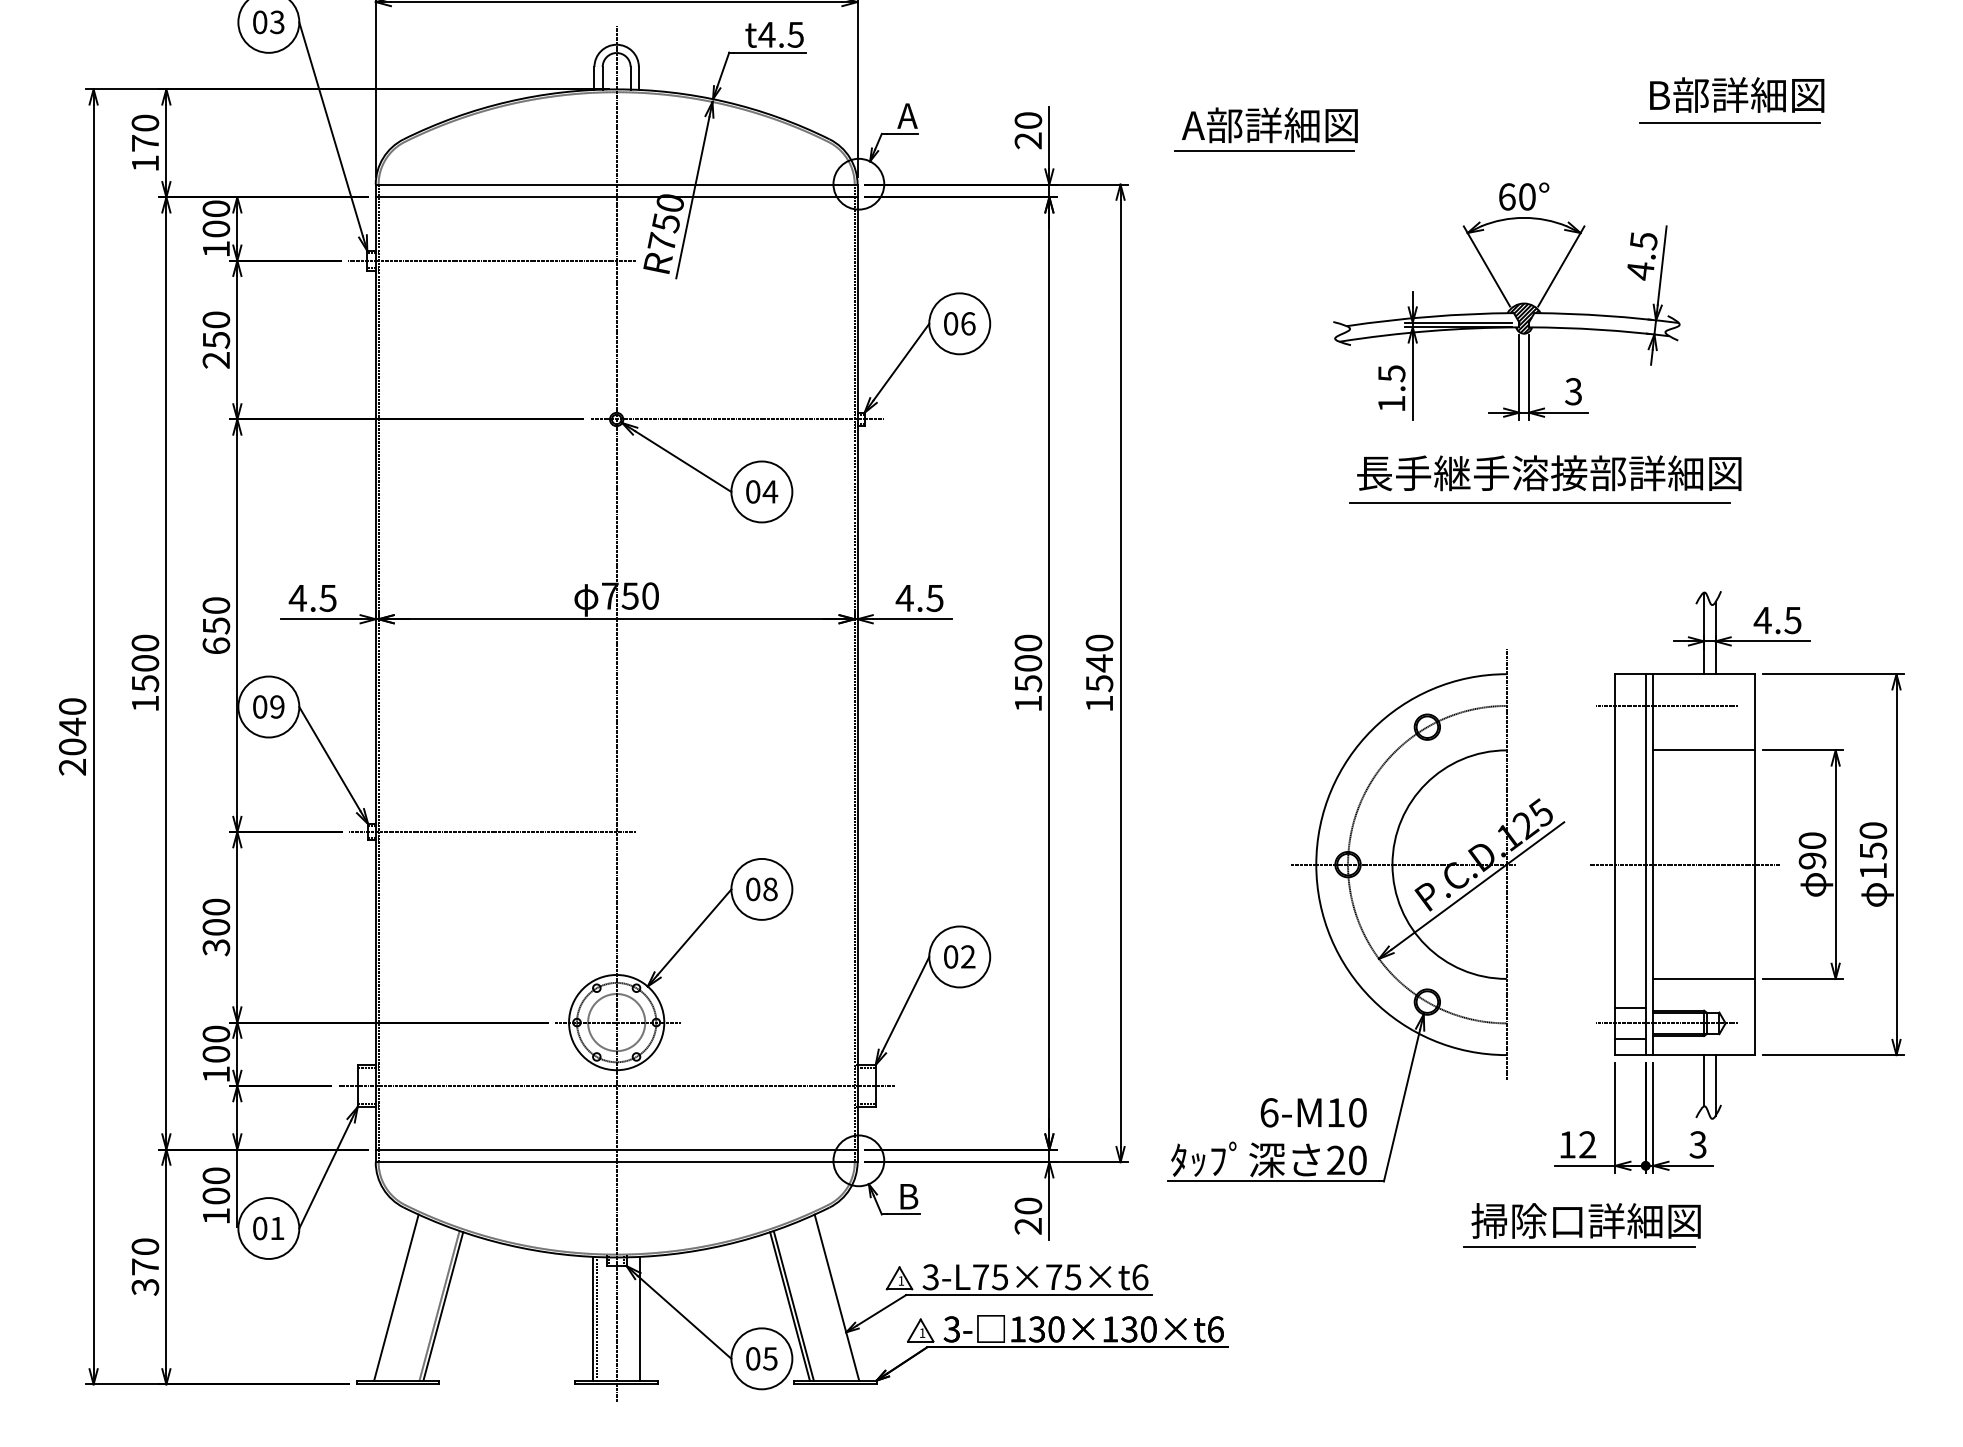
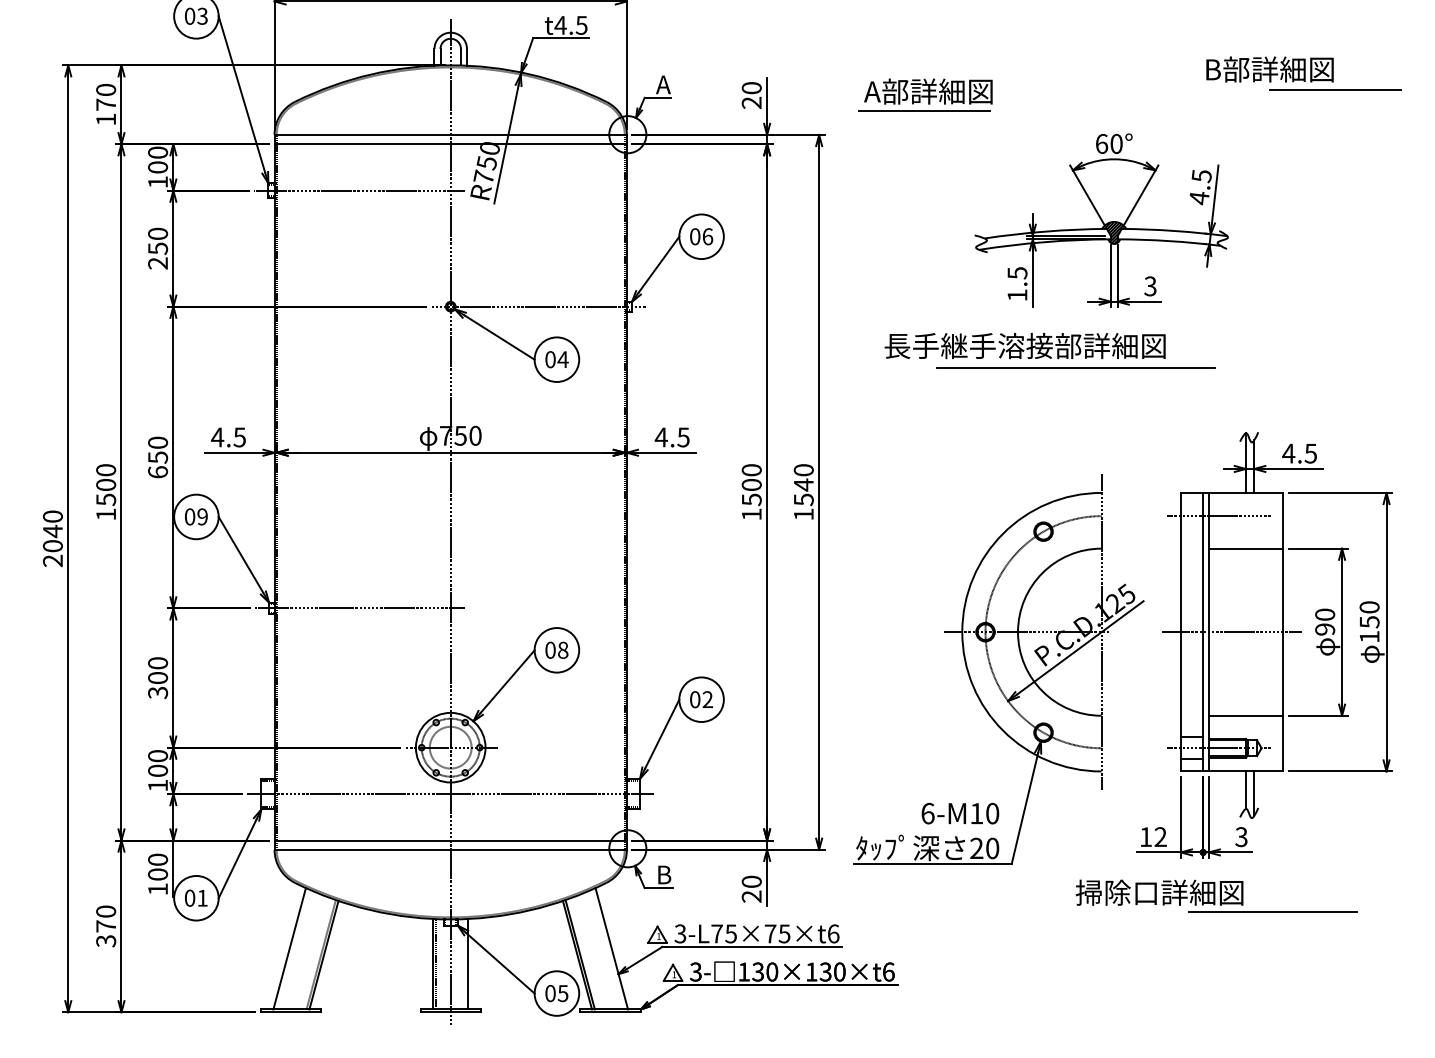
line: (1729, 122) -> (1335, 90), moved
text: (1549, 473) -> (1025, 346), moved
line: (1539, 502) -> (1075, 367), moved
line: (1579, 1246) -> (1273, 911), moved

